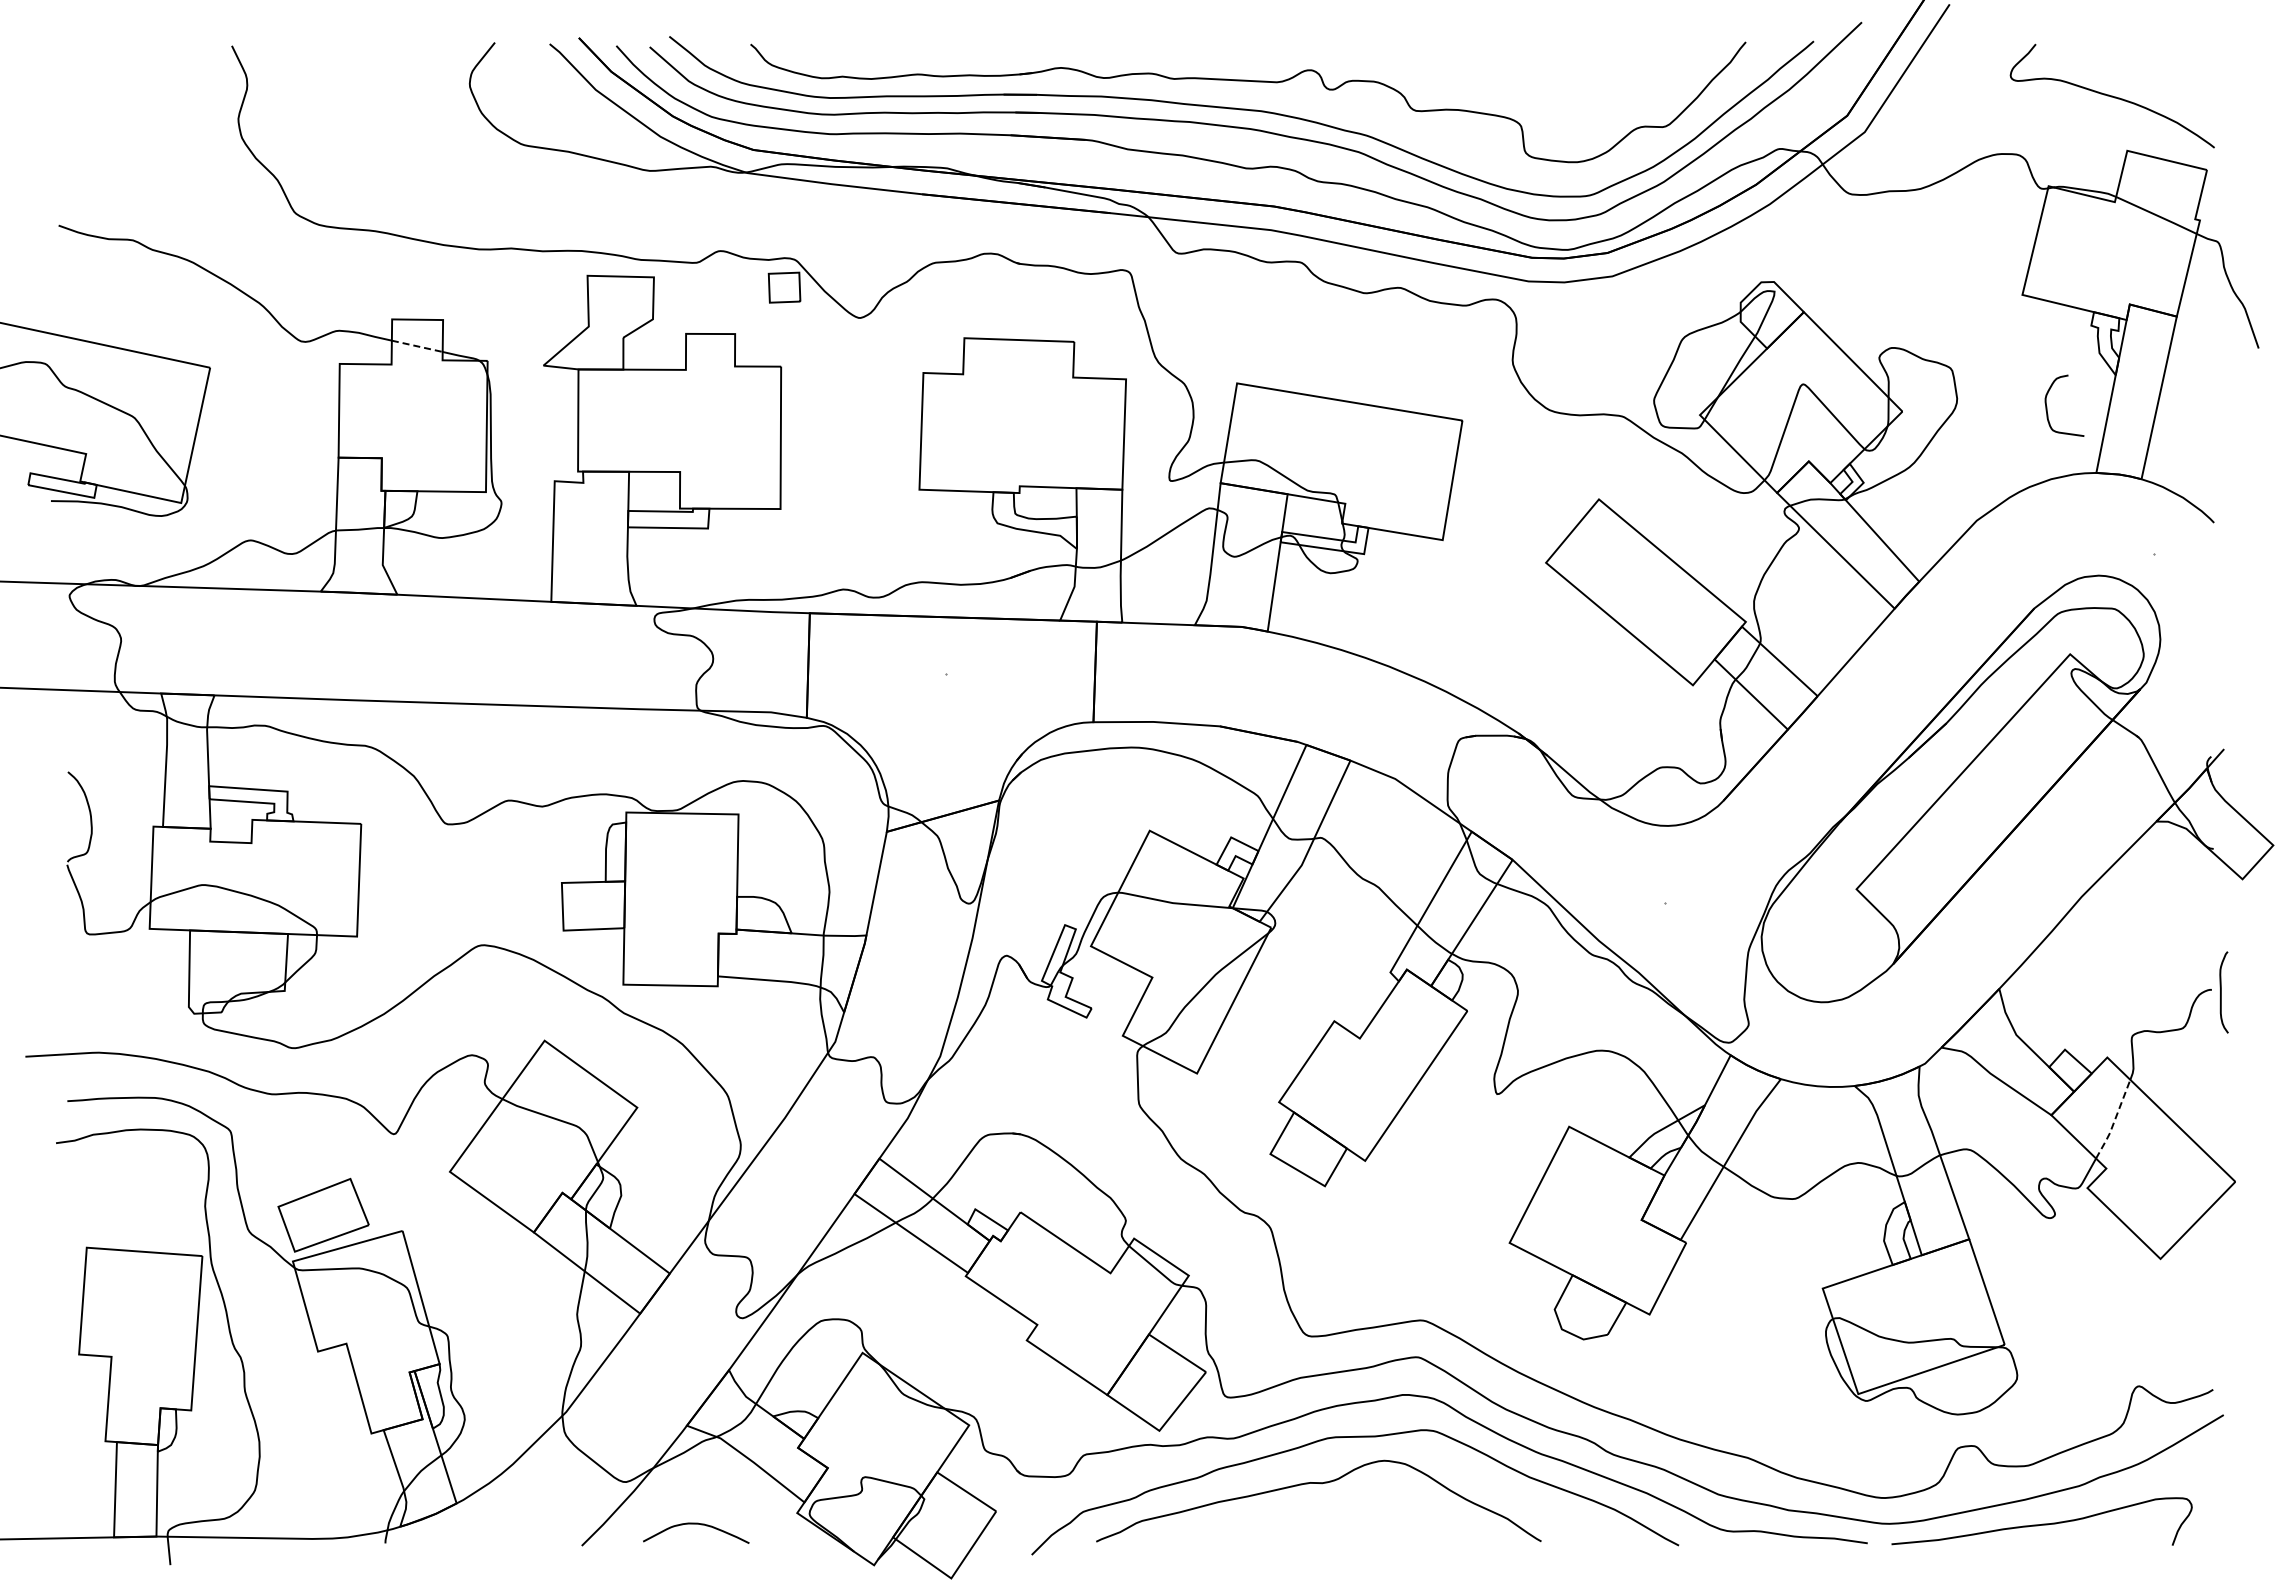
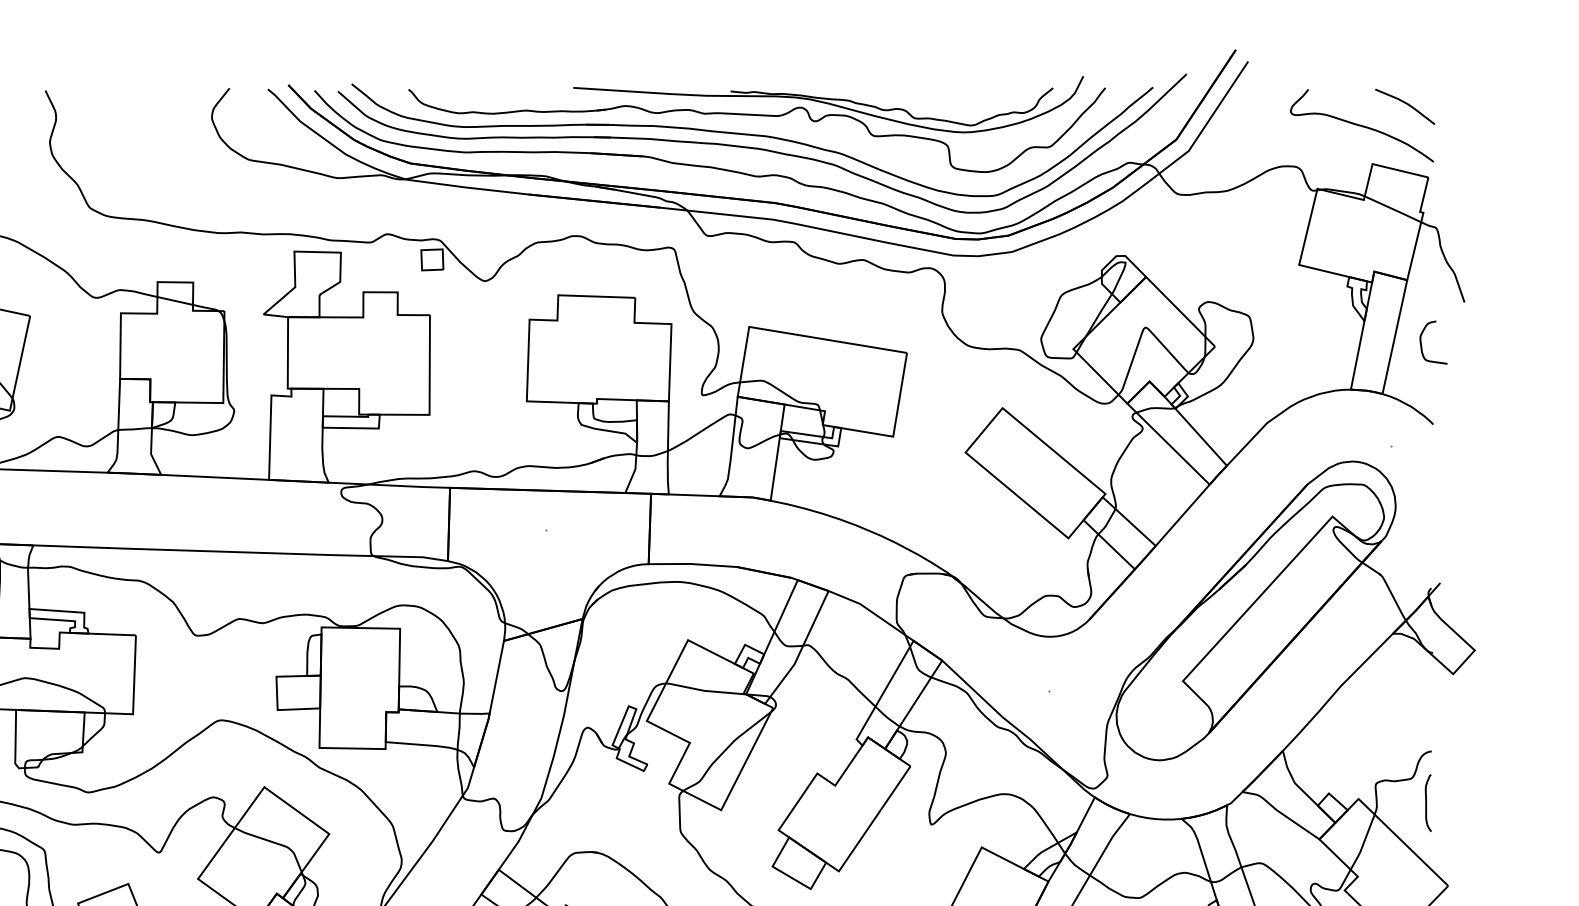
part: (1349, 65) -> (827, 104), added
line: (2175, 65) -> (1406, 104), added
line: (417, 346) -> (175, 301), dashed -> solid
curve: (2047, 406) -> (1421, 343), moved
curve: (2221, 992) -> (1426, 803), moved
line: (2114, 1121) -> (1363, 843), dashed -> solid

